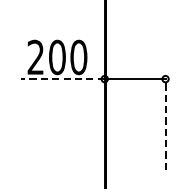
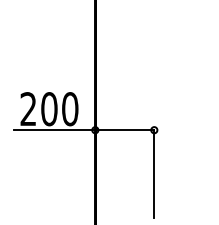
line: (62, 79) -> (54, 130), dashed -> solid
line: (165, 123) -> (154, 173), dashed -> solid

